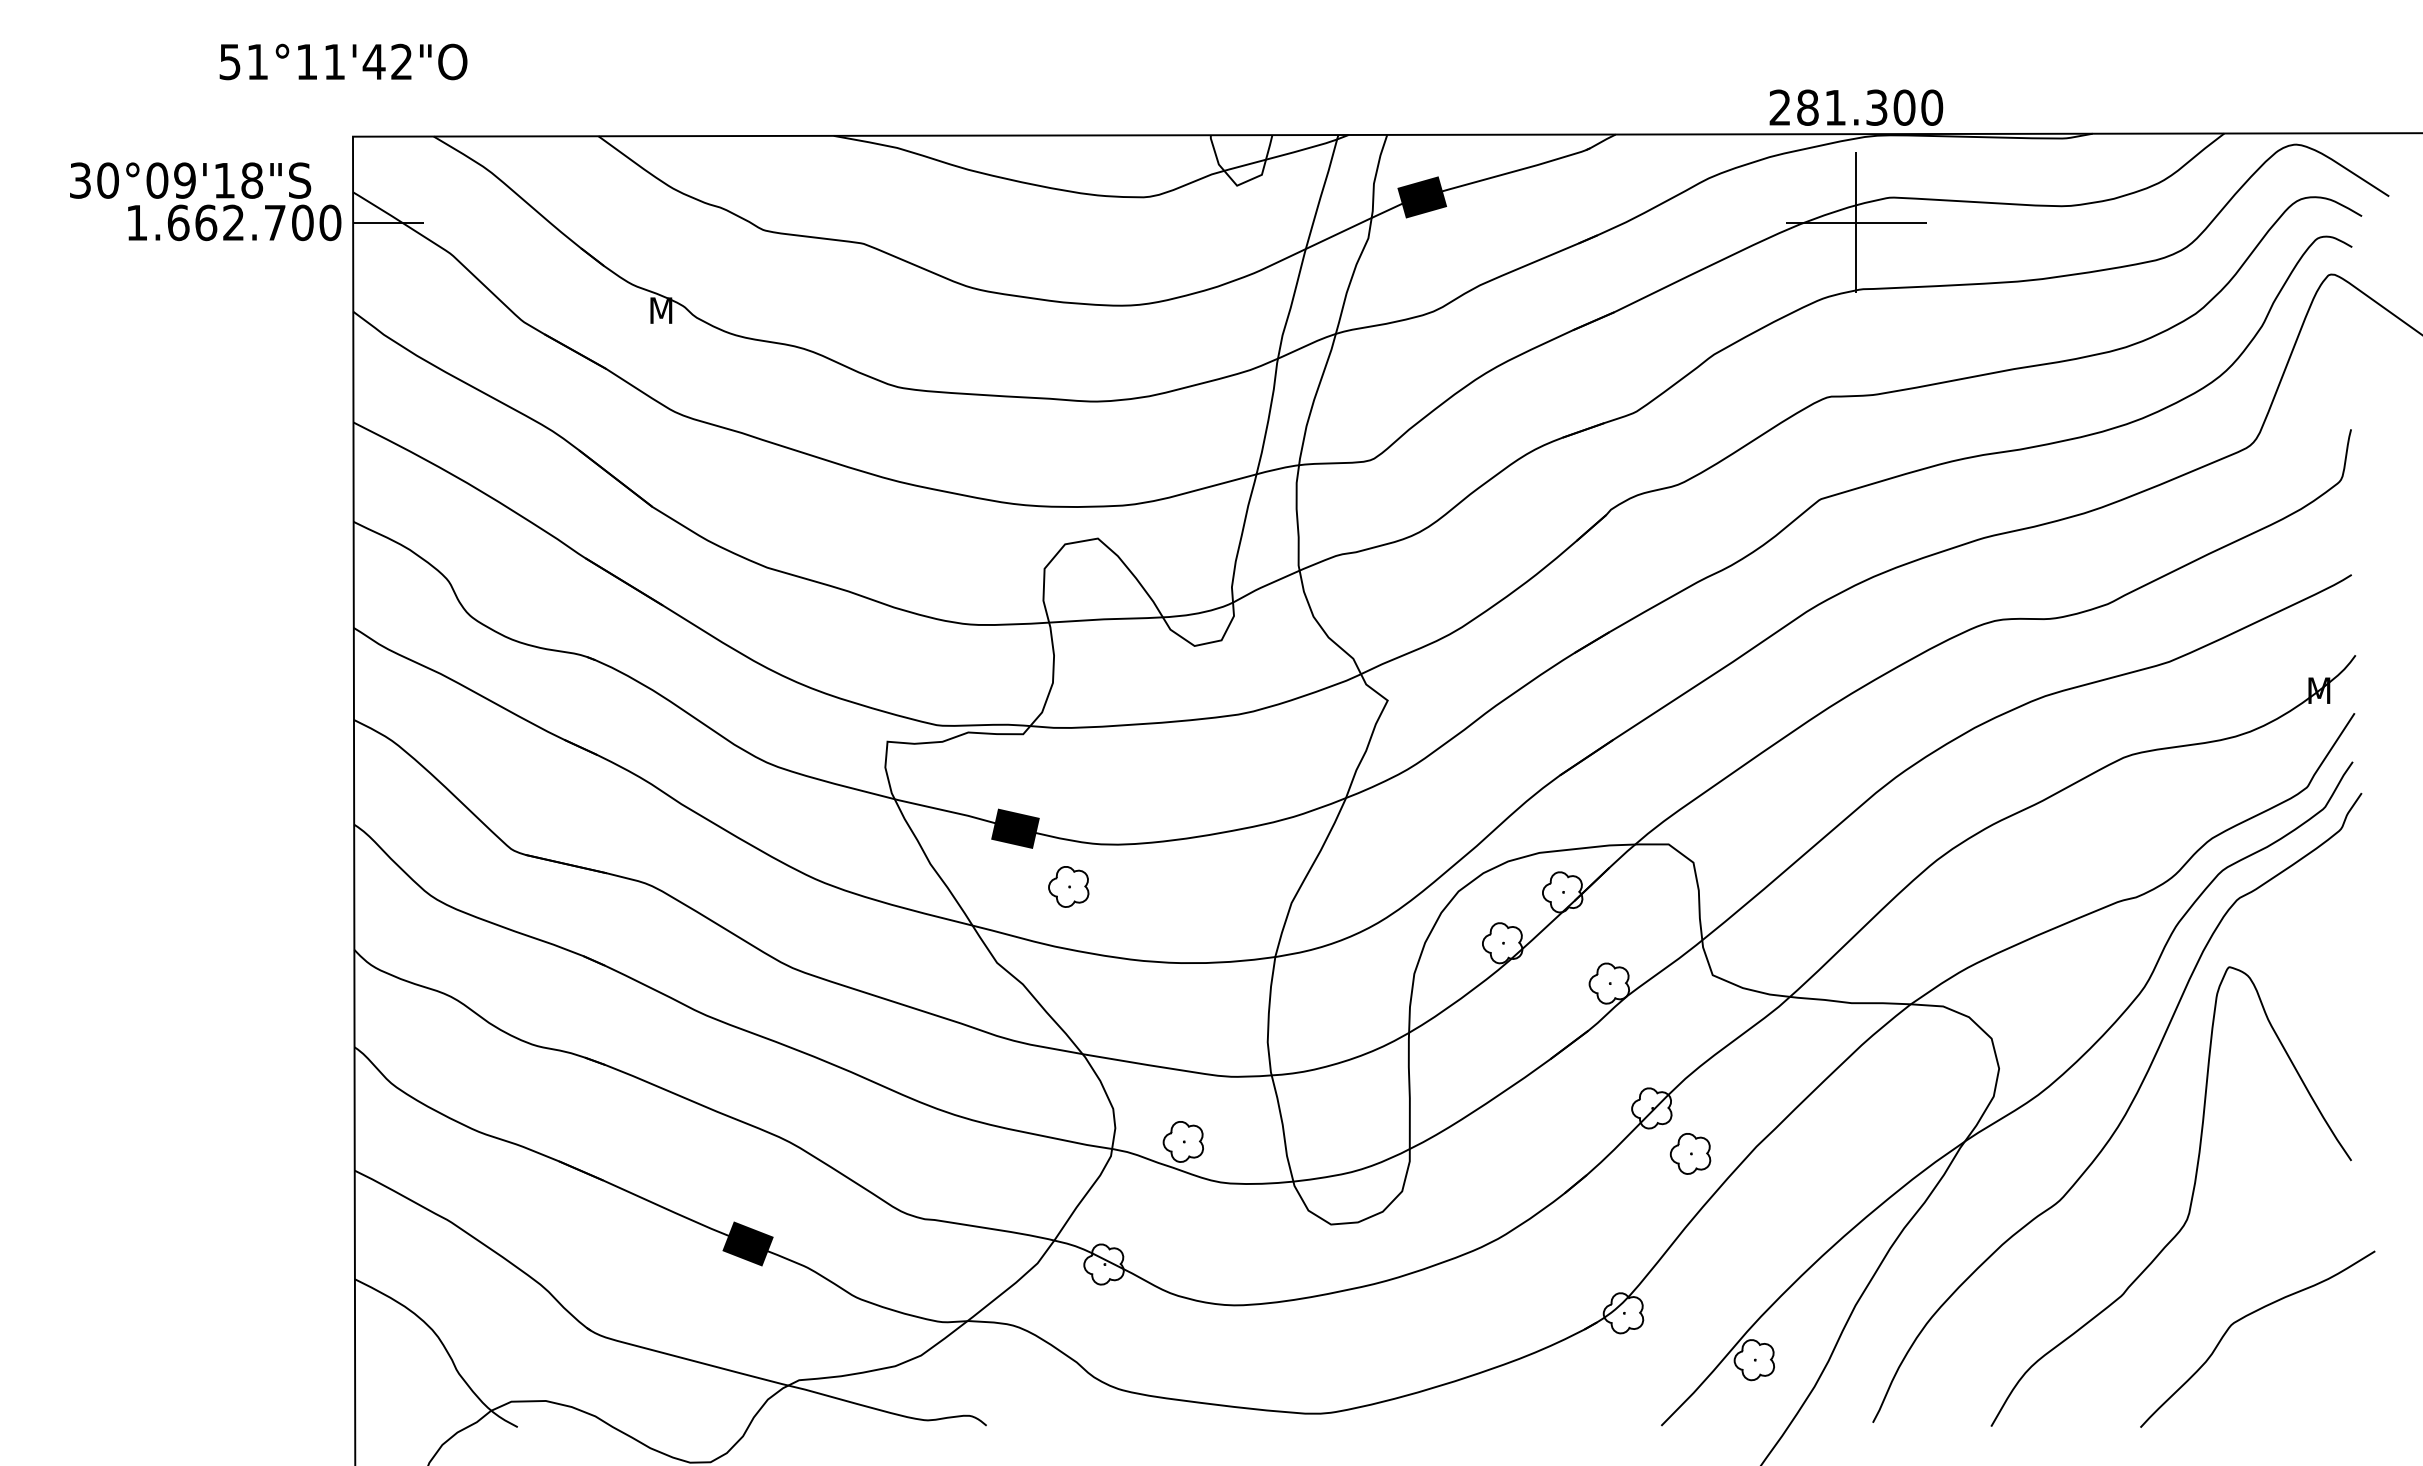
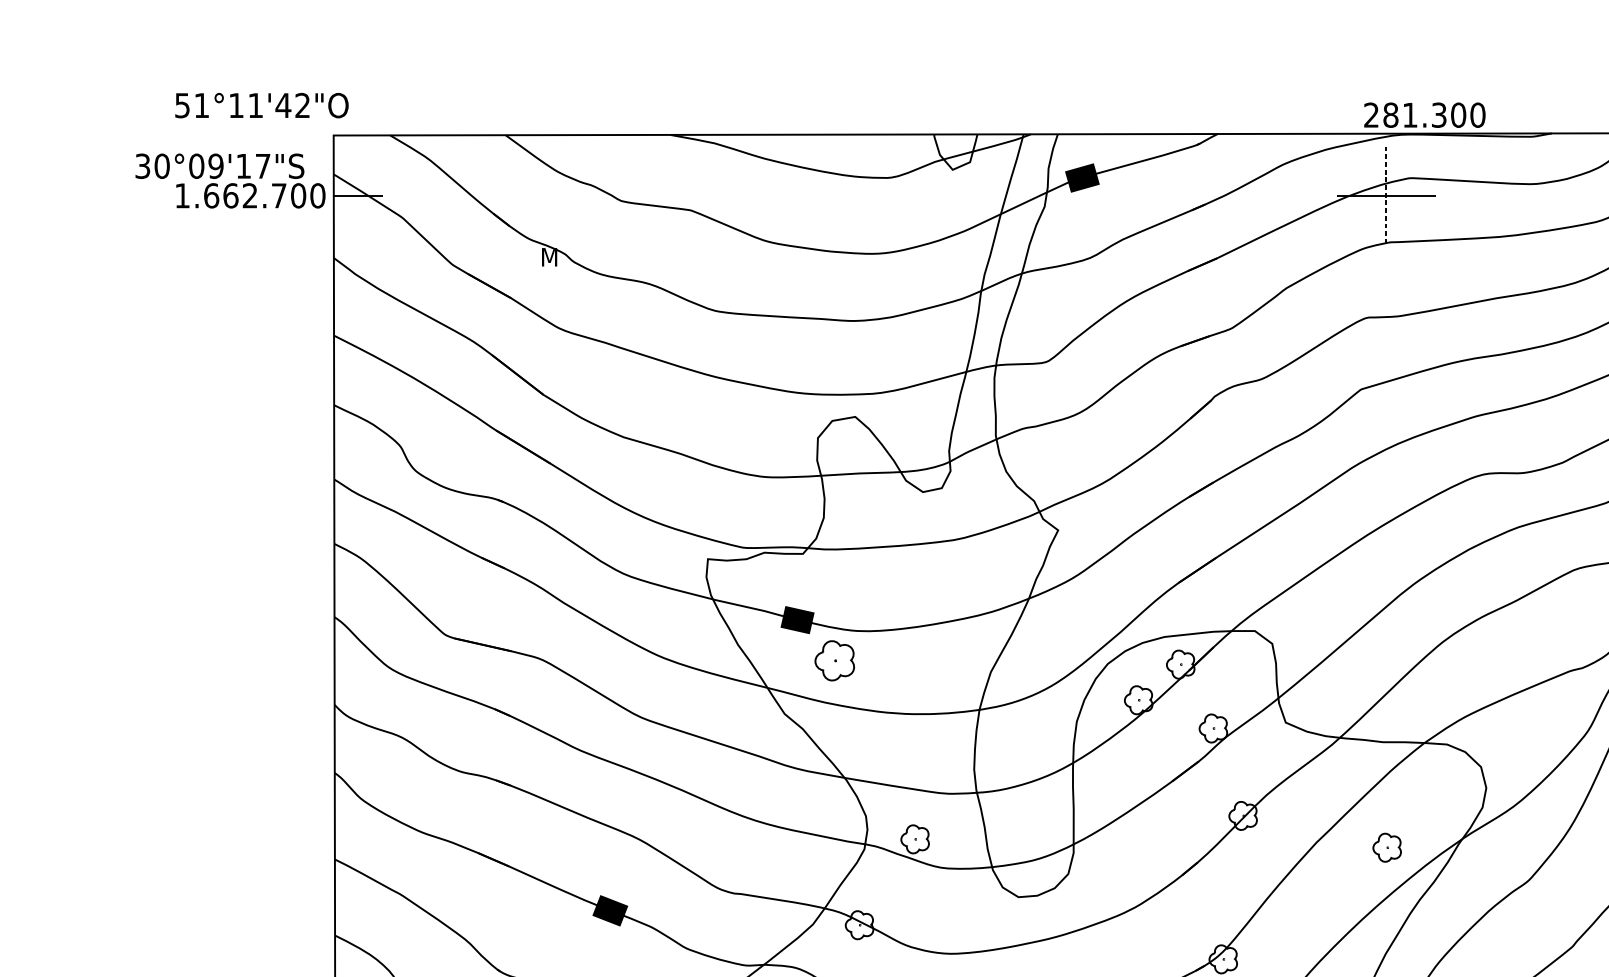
text: (343, 61) -> (261, 105), moved
text: (1856, 107) -> (1424, 115), moved
text: (252, 180) -> (263, 166), 30°09'18"S -> 30°09'17"S
line: (1856, 223) -> (1386, 196), solid -> dashed
part: (1068, 886) -> (834, 660), size x1.4
part: (1690, 1153) -> (1387, 847), moved

